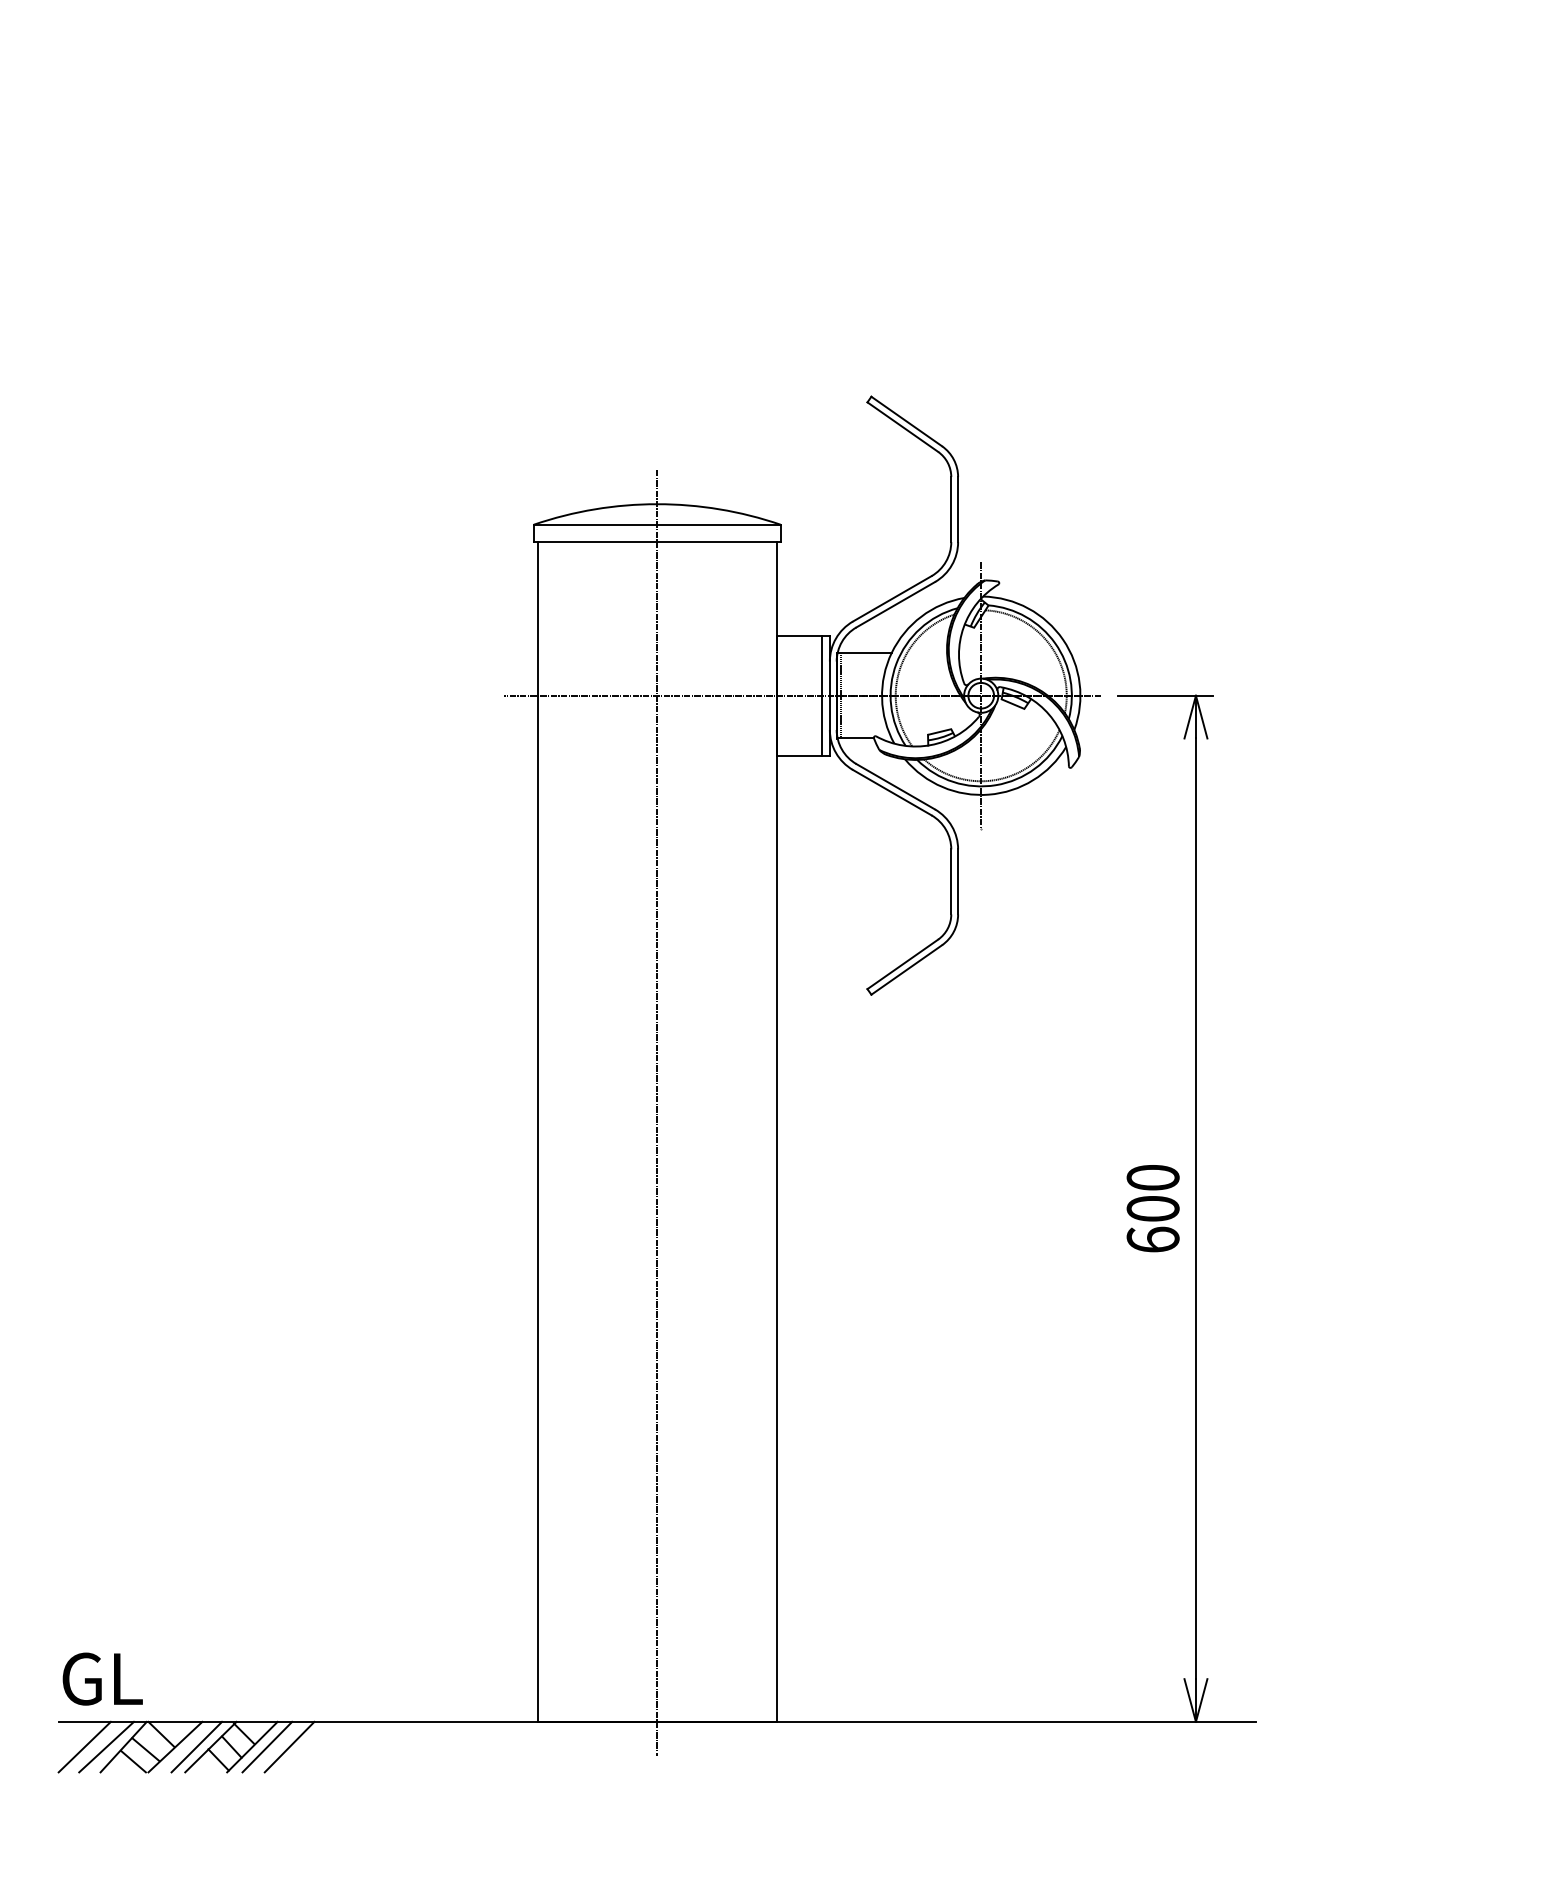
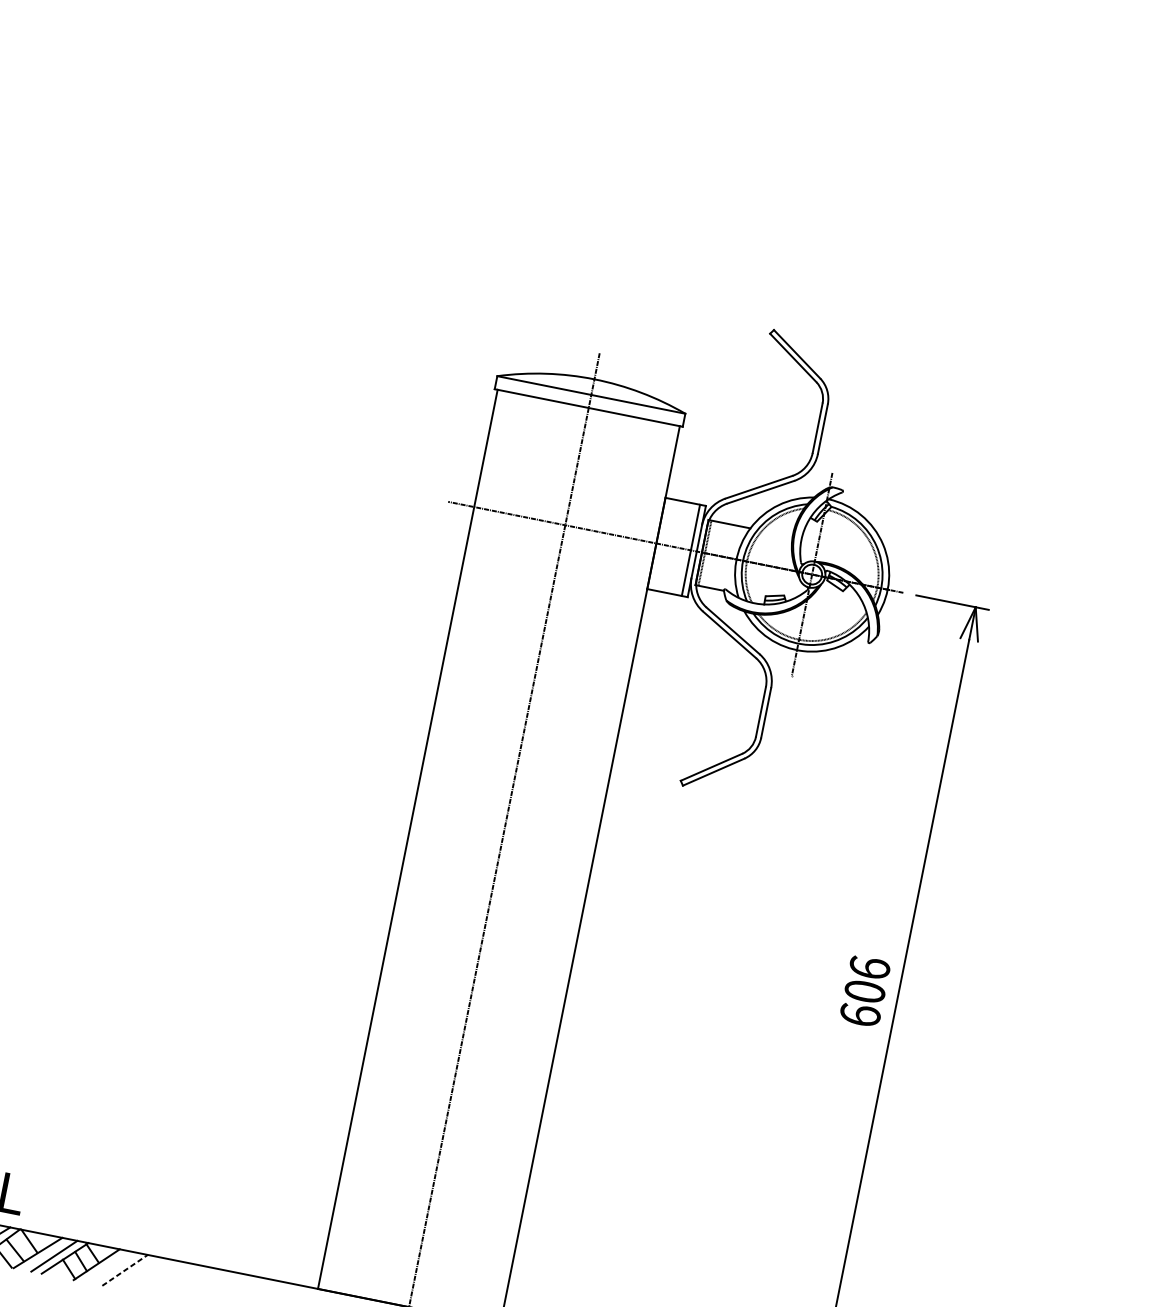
text: (1152, 1177) -> (869, 967), 600 -> 606
line: (267, 1746) -> (108, 1266), removed
line: (289, 1746) -> (125, 1269), solid -> dashed

